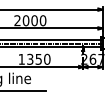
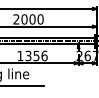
text: (47, 58) -> (44, 55), 1350 -> 1356

